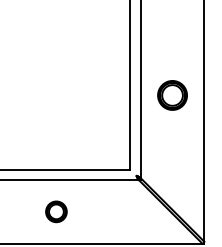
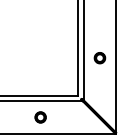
part: (171, 96) -> (99, 58), size x0.71

